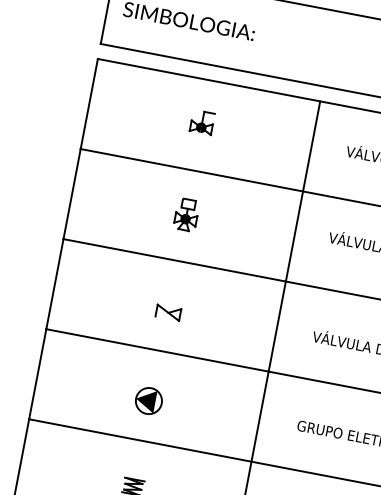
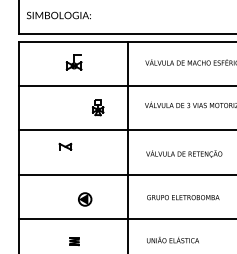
part: (202, 122) -> (74, 62), size x1.4
part: (187, 214) -> (98, 107), moved
part: (168, 312) -> (65, 146), moved
part: (149, 401) -> (85, 199), moved

